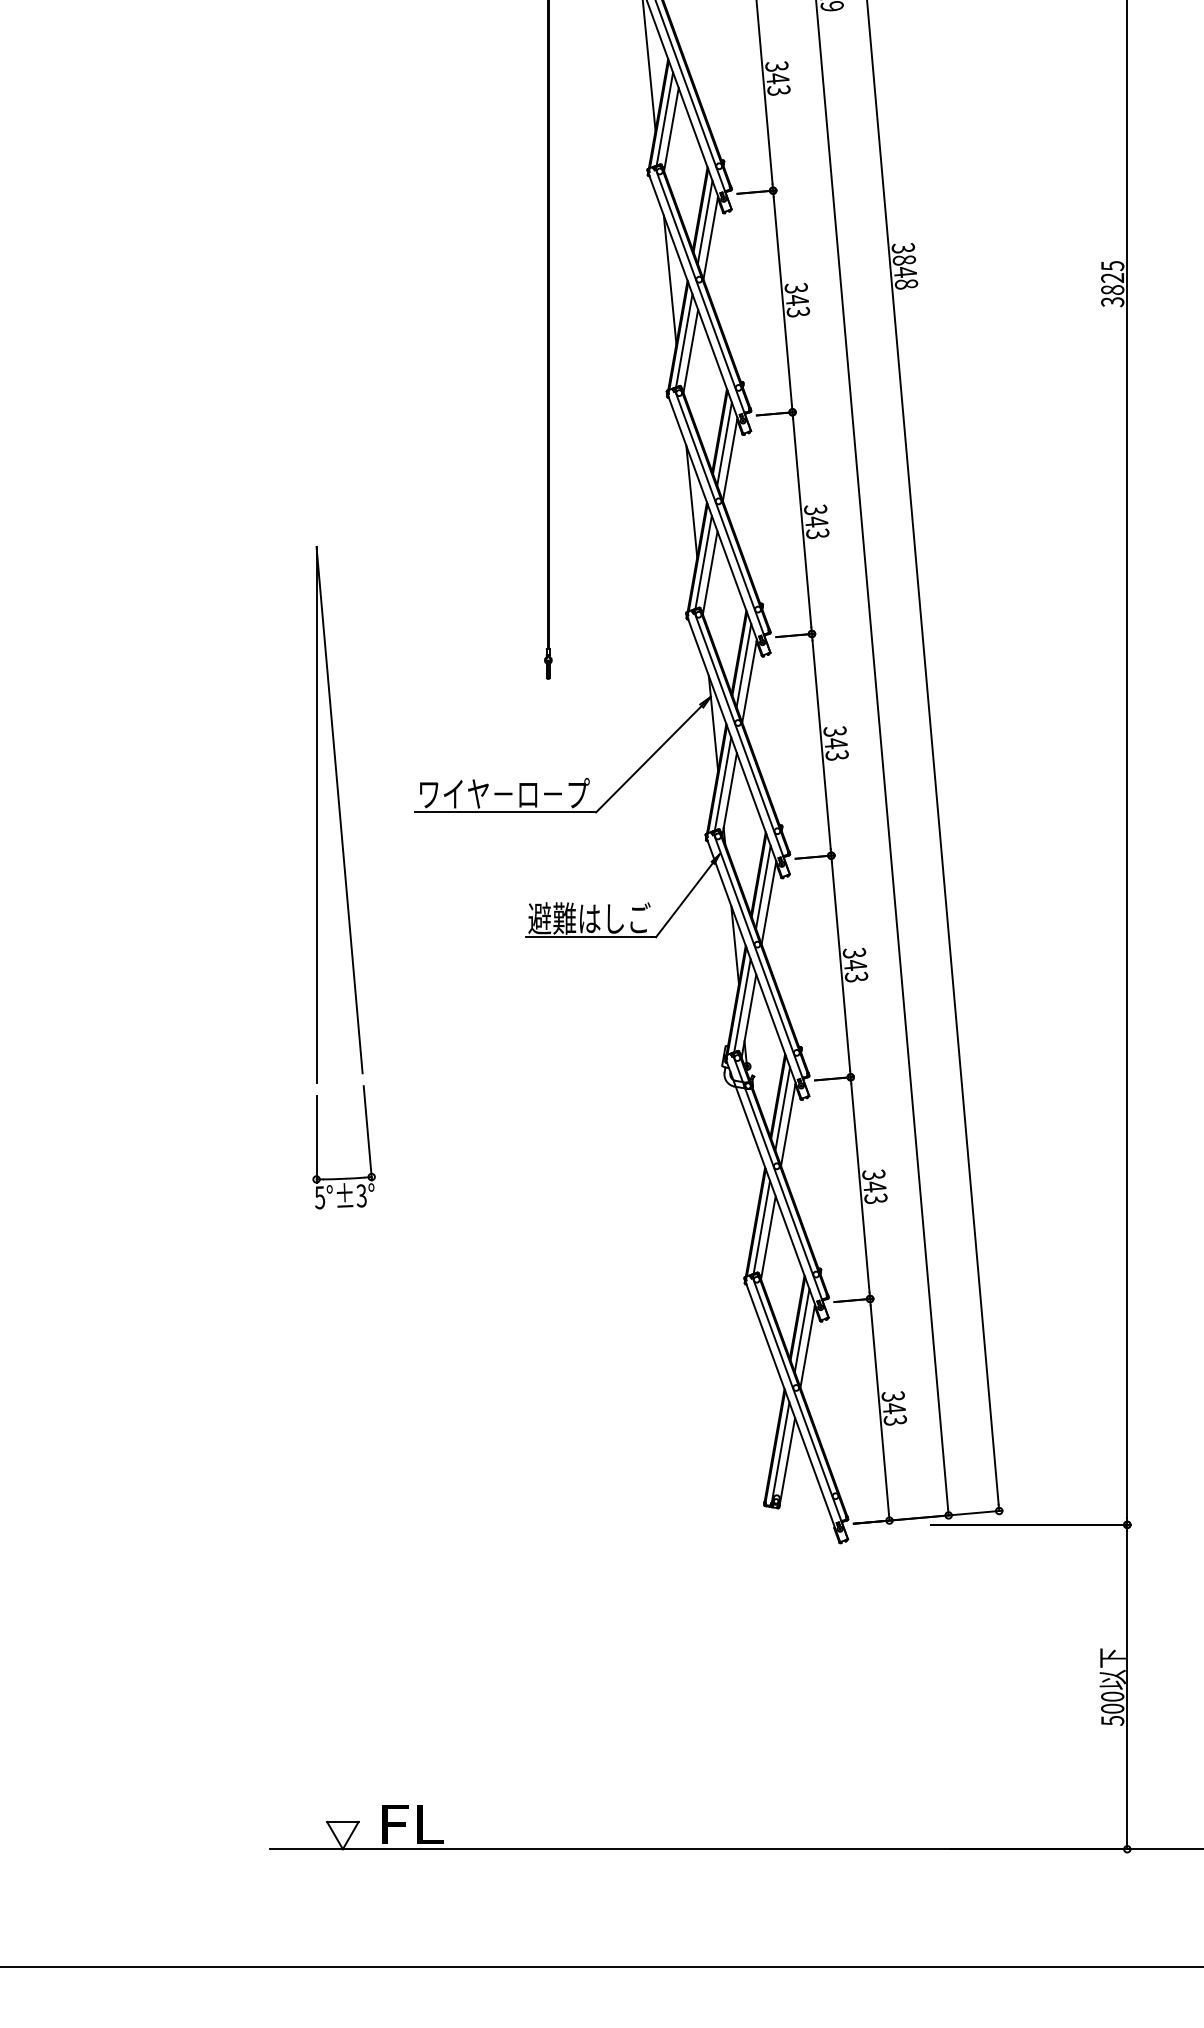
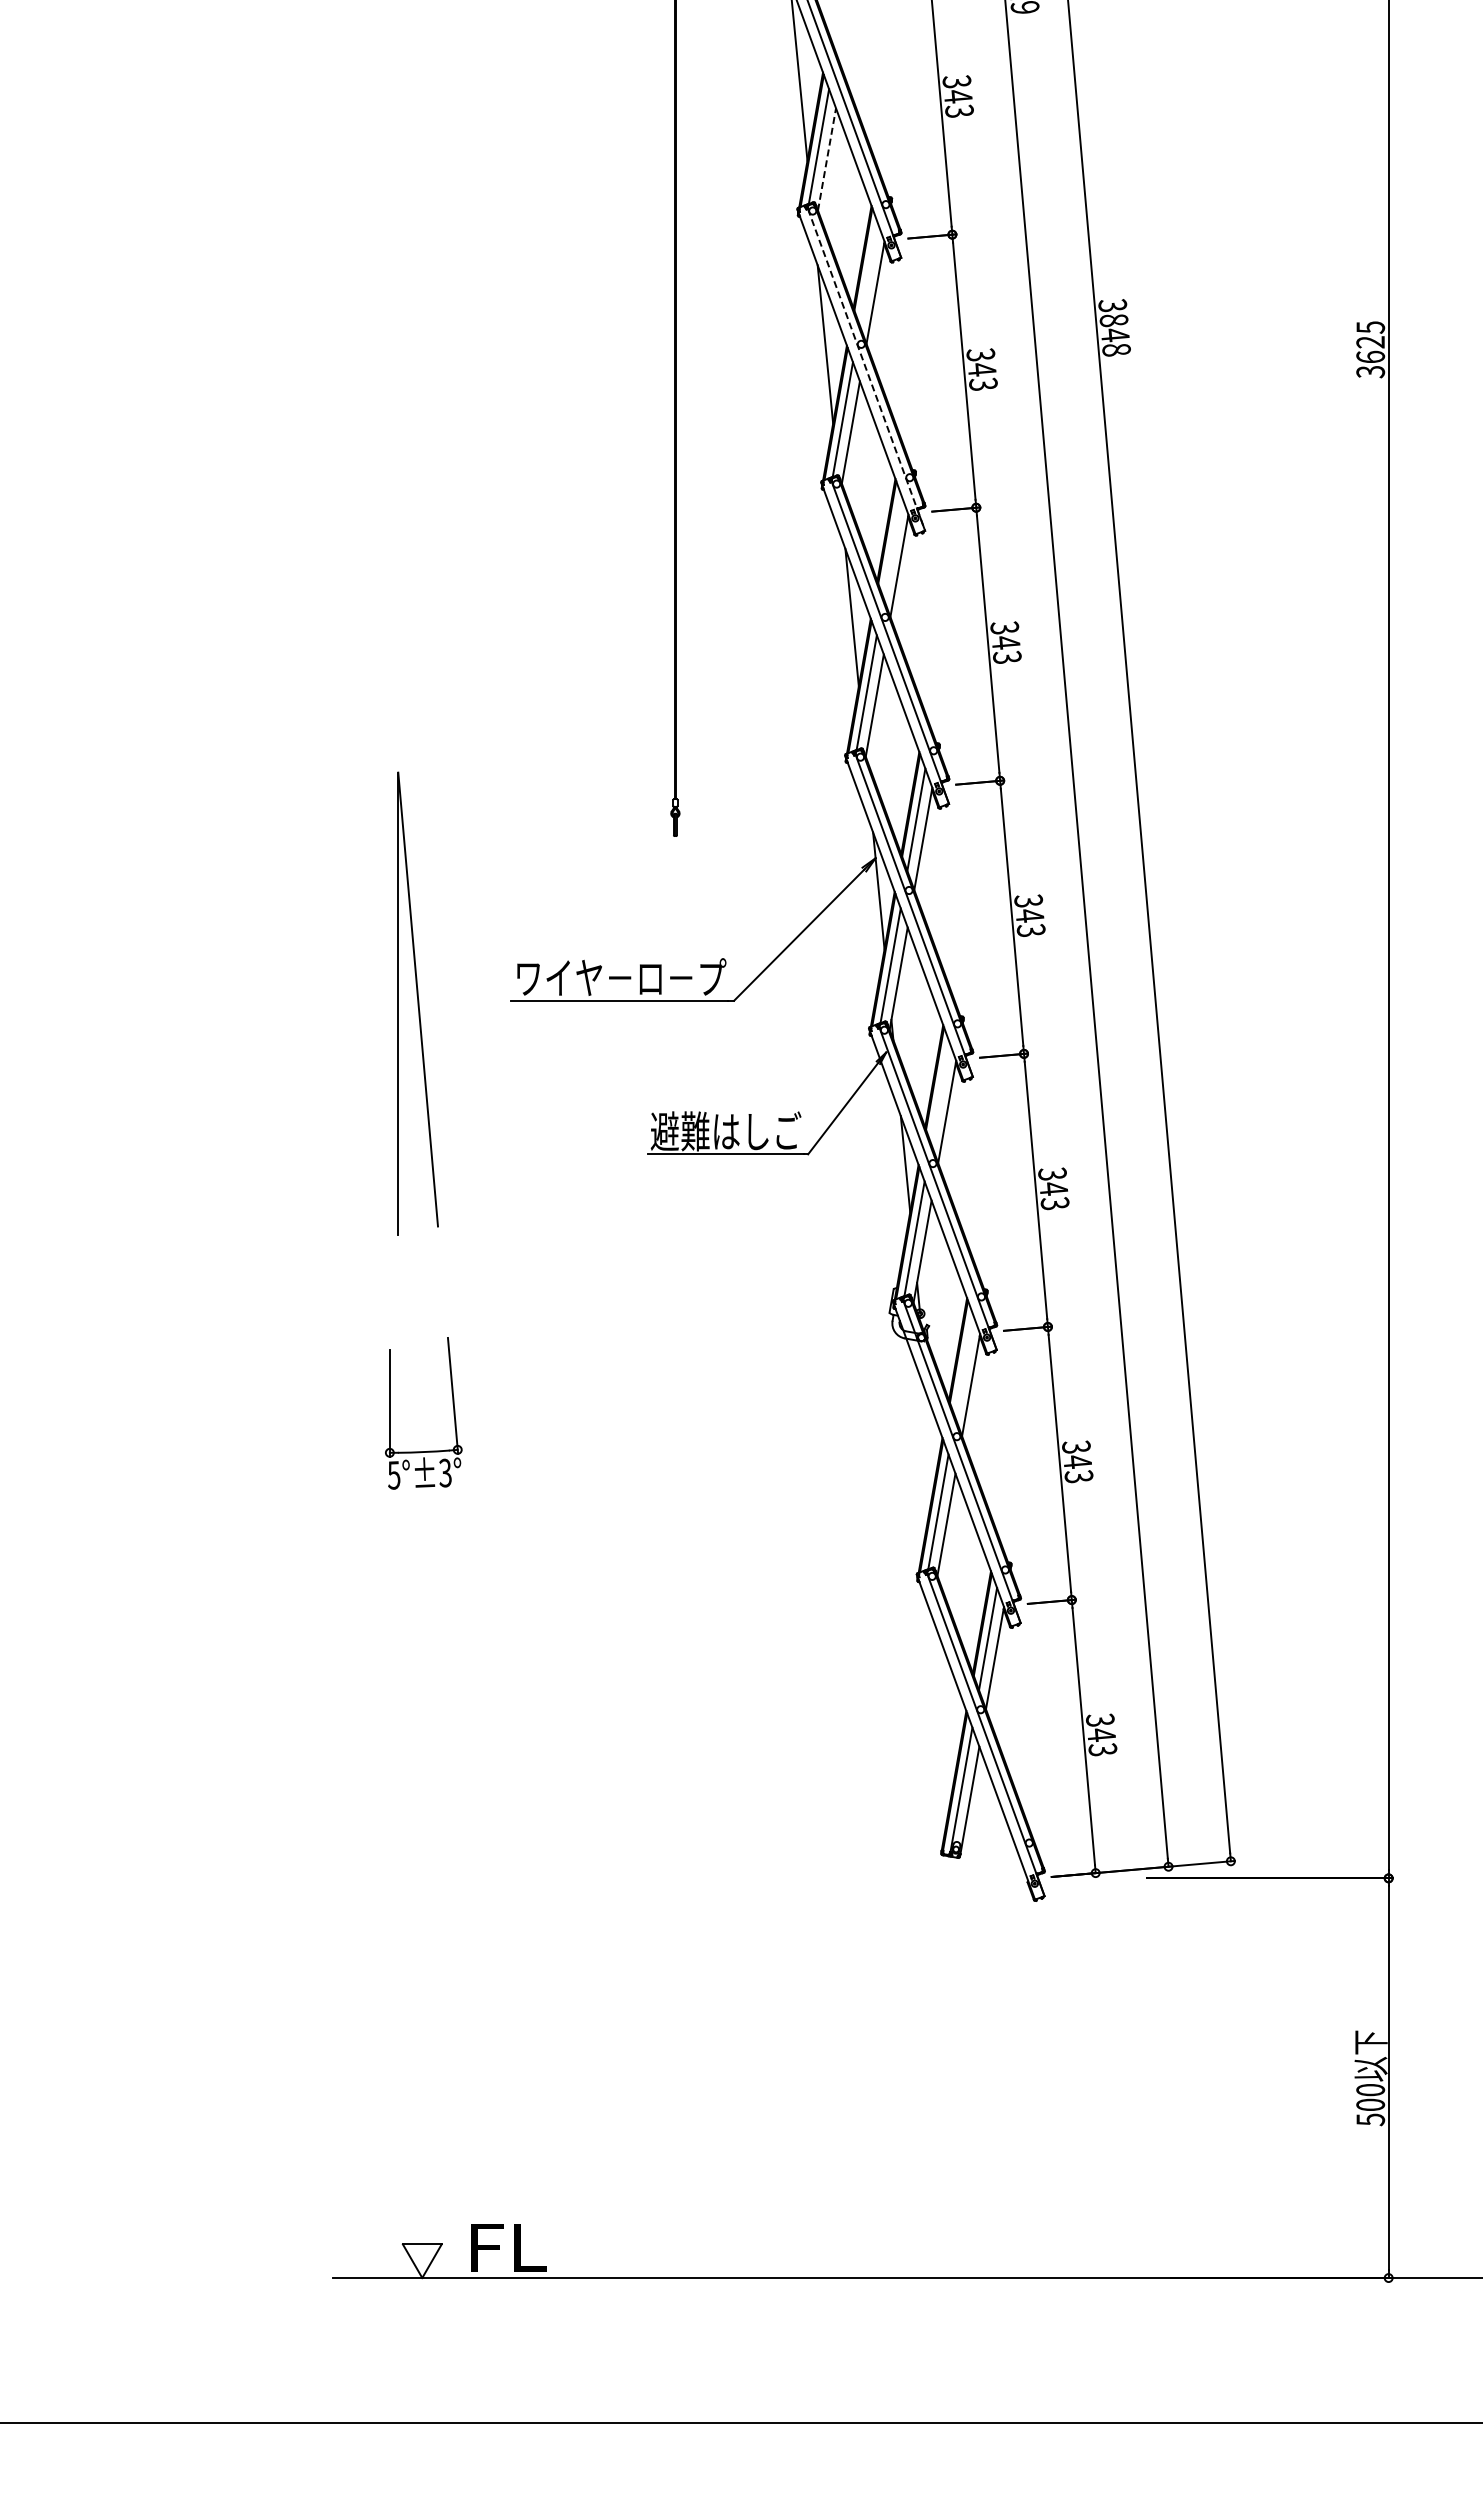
line: (671, 129) -> (827, 159), solid -> dashed
line: (705, 222) -> (868, 273), removed
text: (1112, 289) -> (1370, 356), 3825 -> 3625
line: (703, 300) -> (866, 370), solid -> dashed
line: (724, 443) -> (892, 546), removed
part: (339, 814) -> (417, 1003), size x0.7
line: (763, 886) -> (940, 1092), removed
line: (783, 1108) -> (964, 1365), removed

